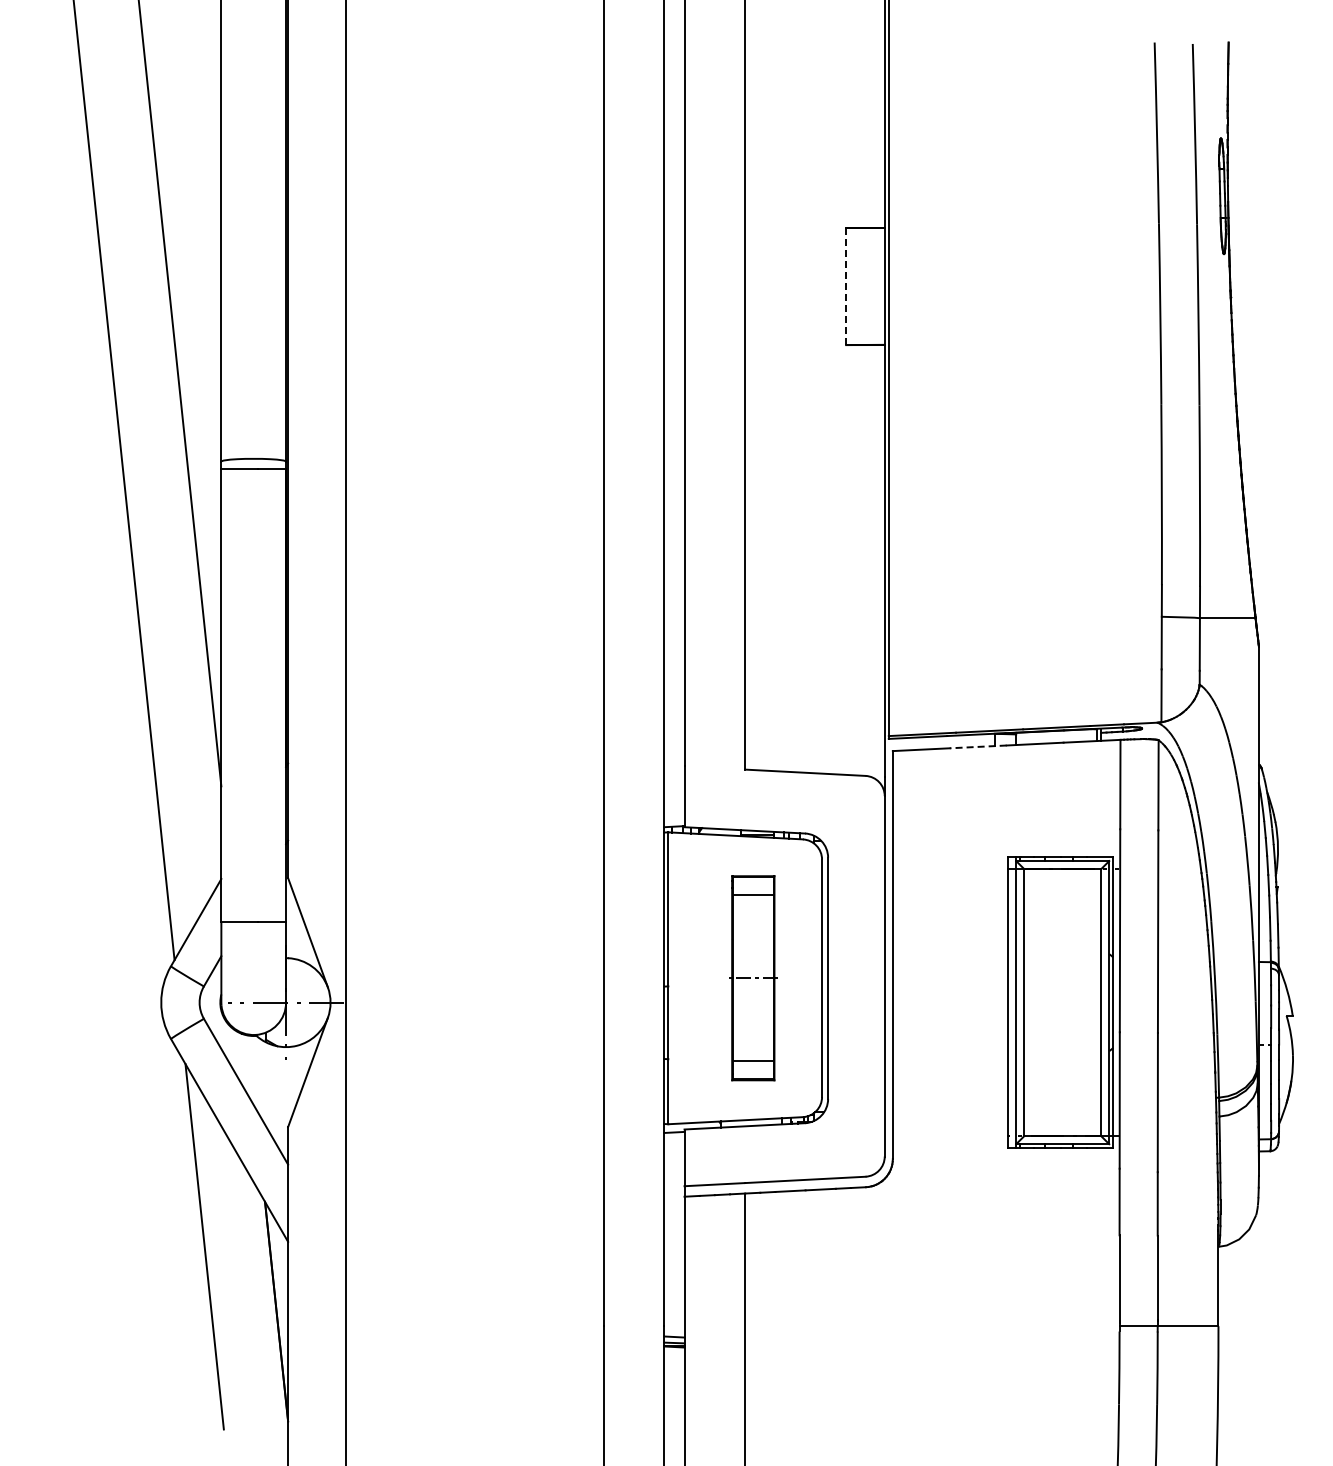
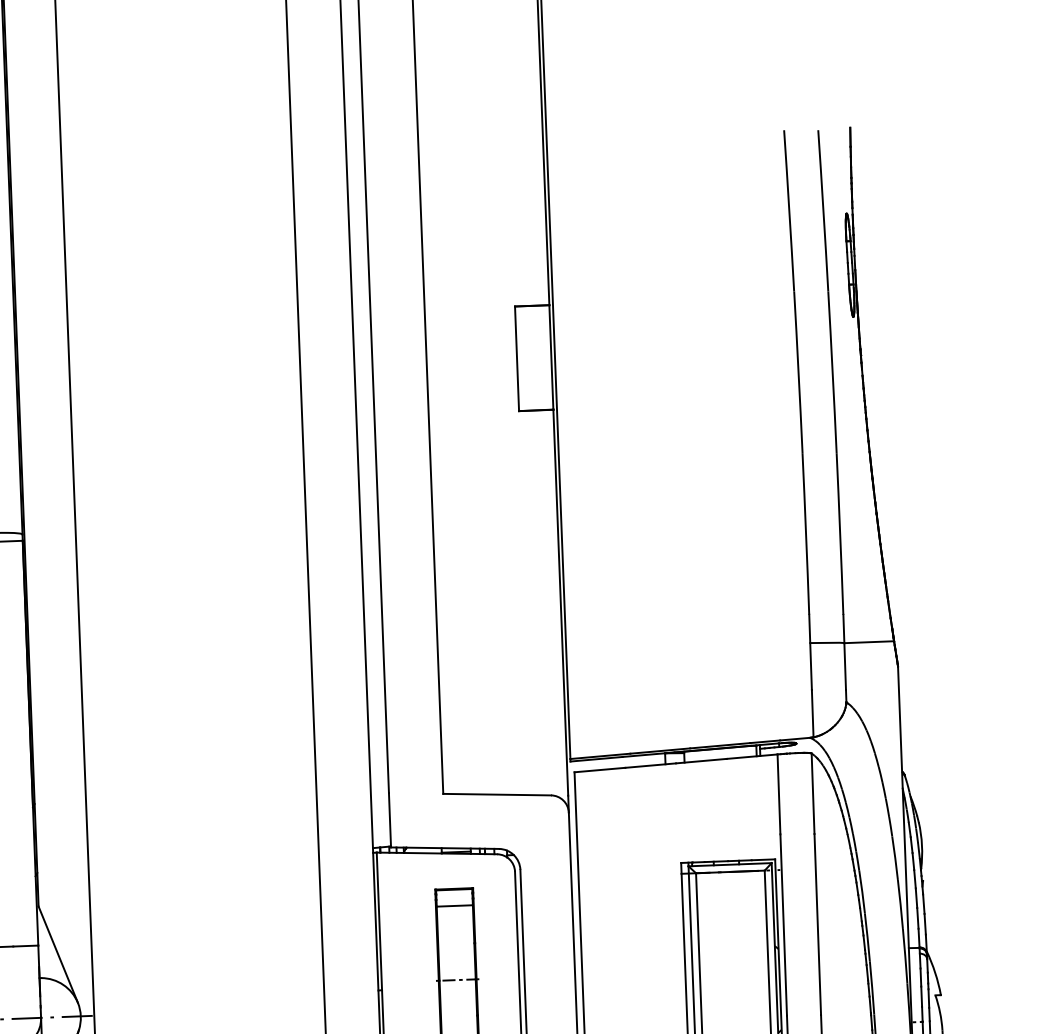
line: (846, 286) -> (517, 358), dashed -> solid
line: (977, 746) -> (650, 765), dashed -> solid

